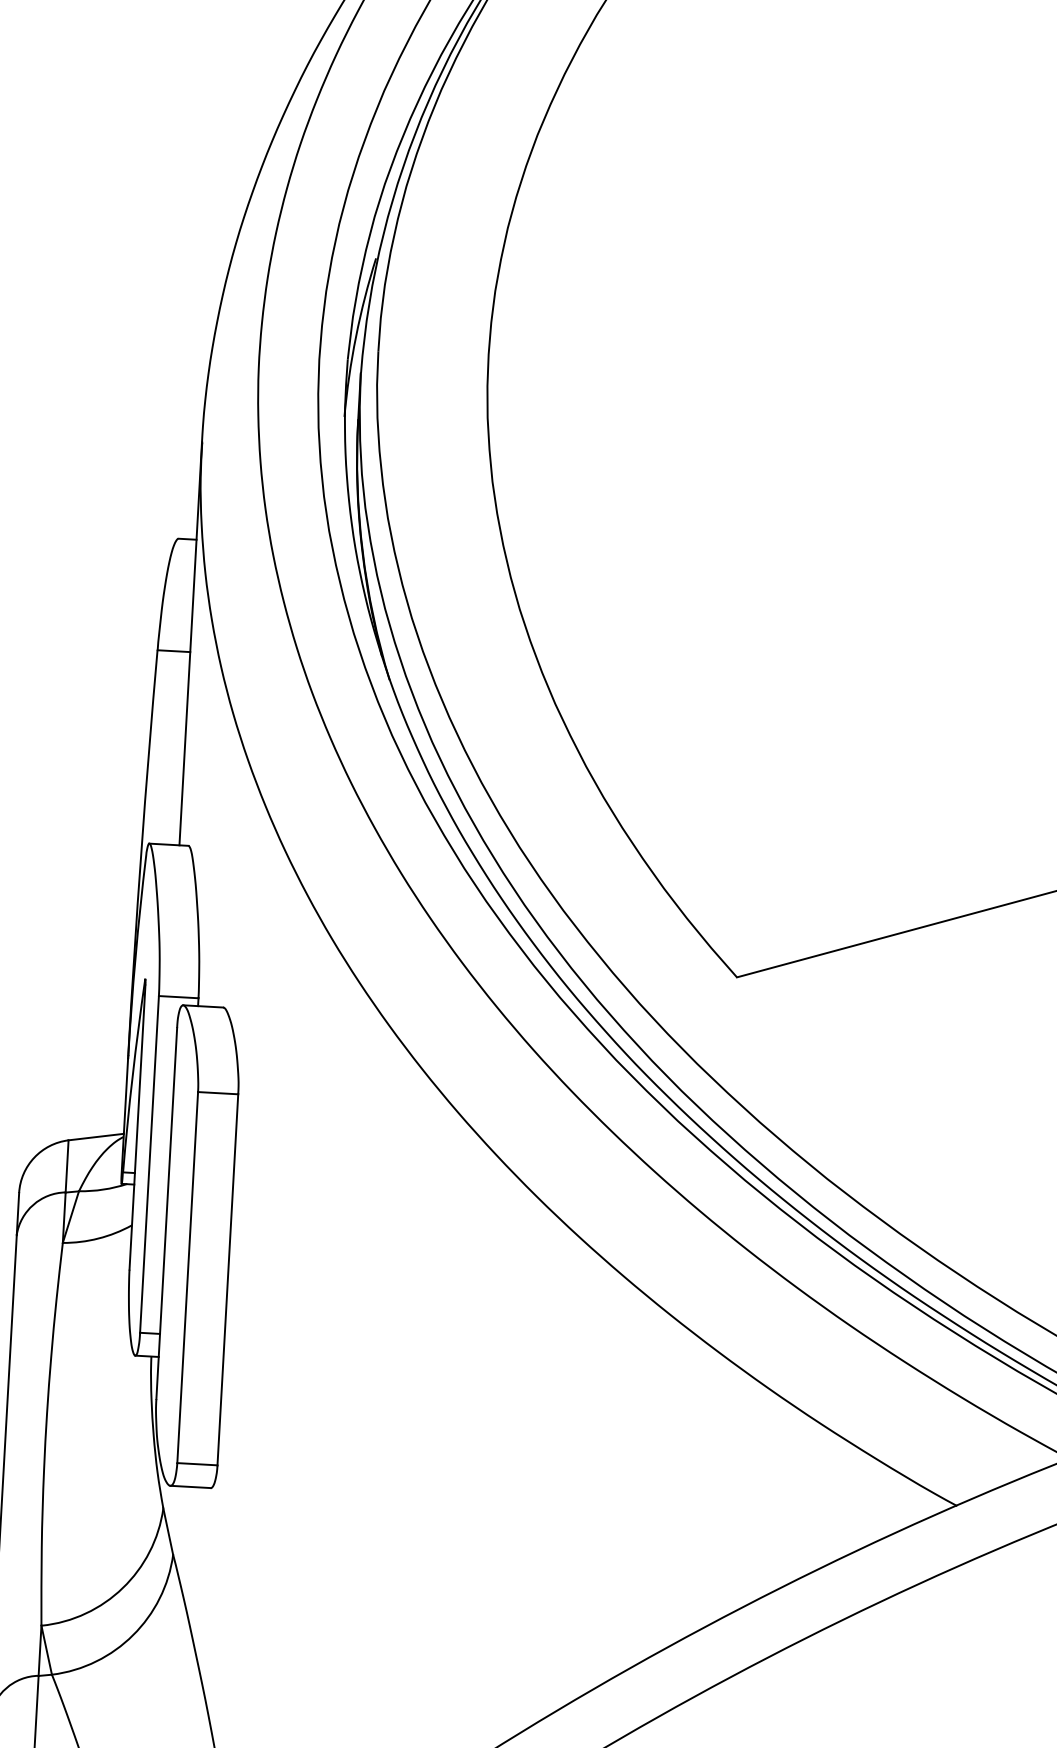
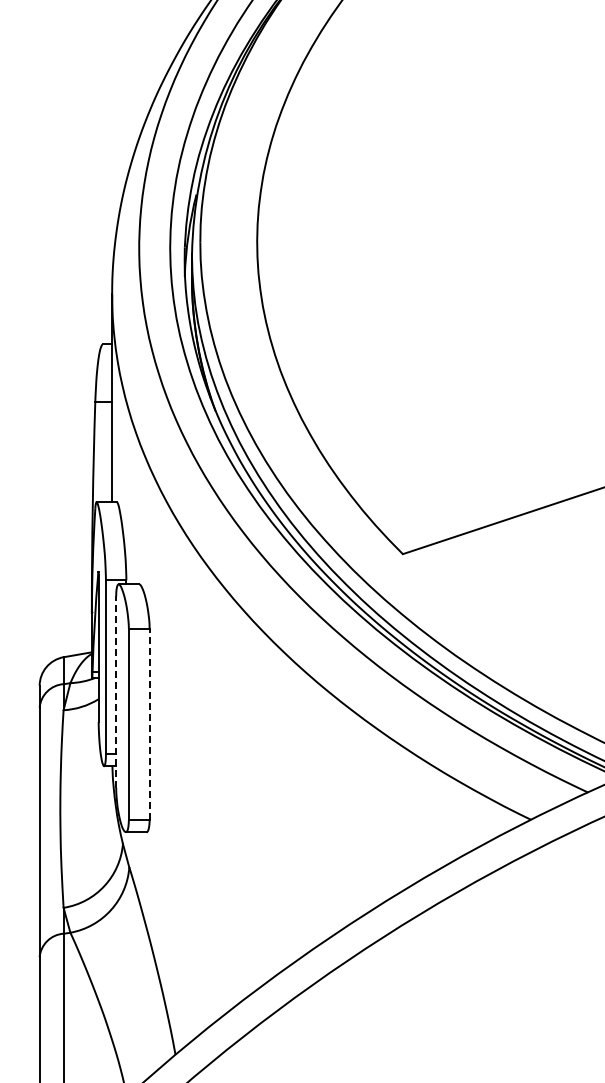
line: (167, 1214) -> (116, 692), solid -> dashed
line: (227, 1279) -> (149, 724), solid -> dashed

